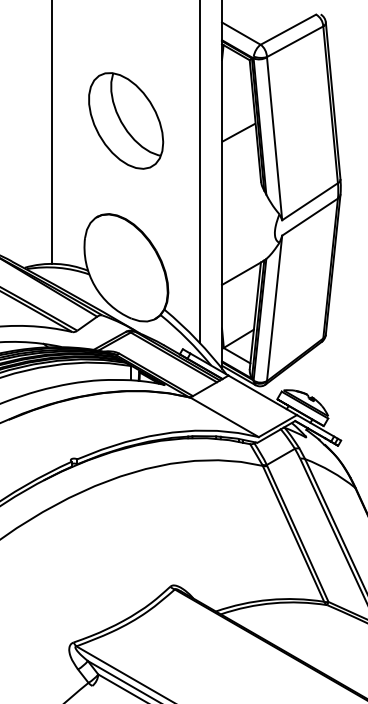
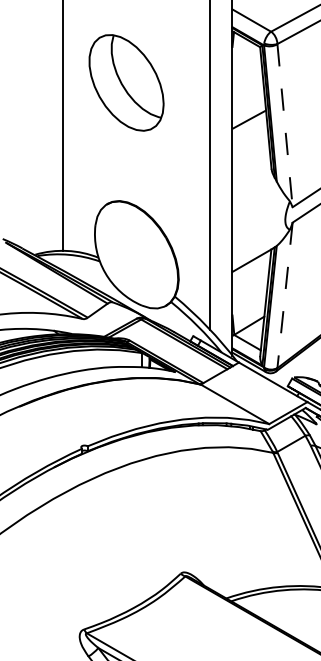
part: (126, 120) -> (126, 82), moved
line: (274, 138) -> (284, 125), solid -> dashed
line: (274, 308) -> (284, 295), solid -> dashed

